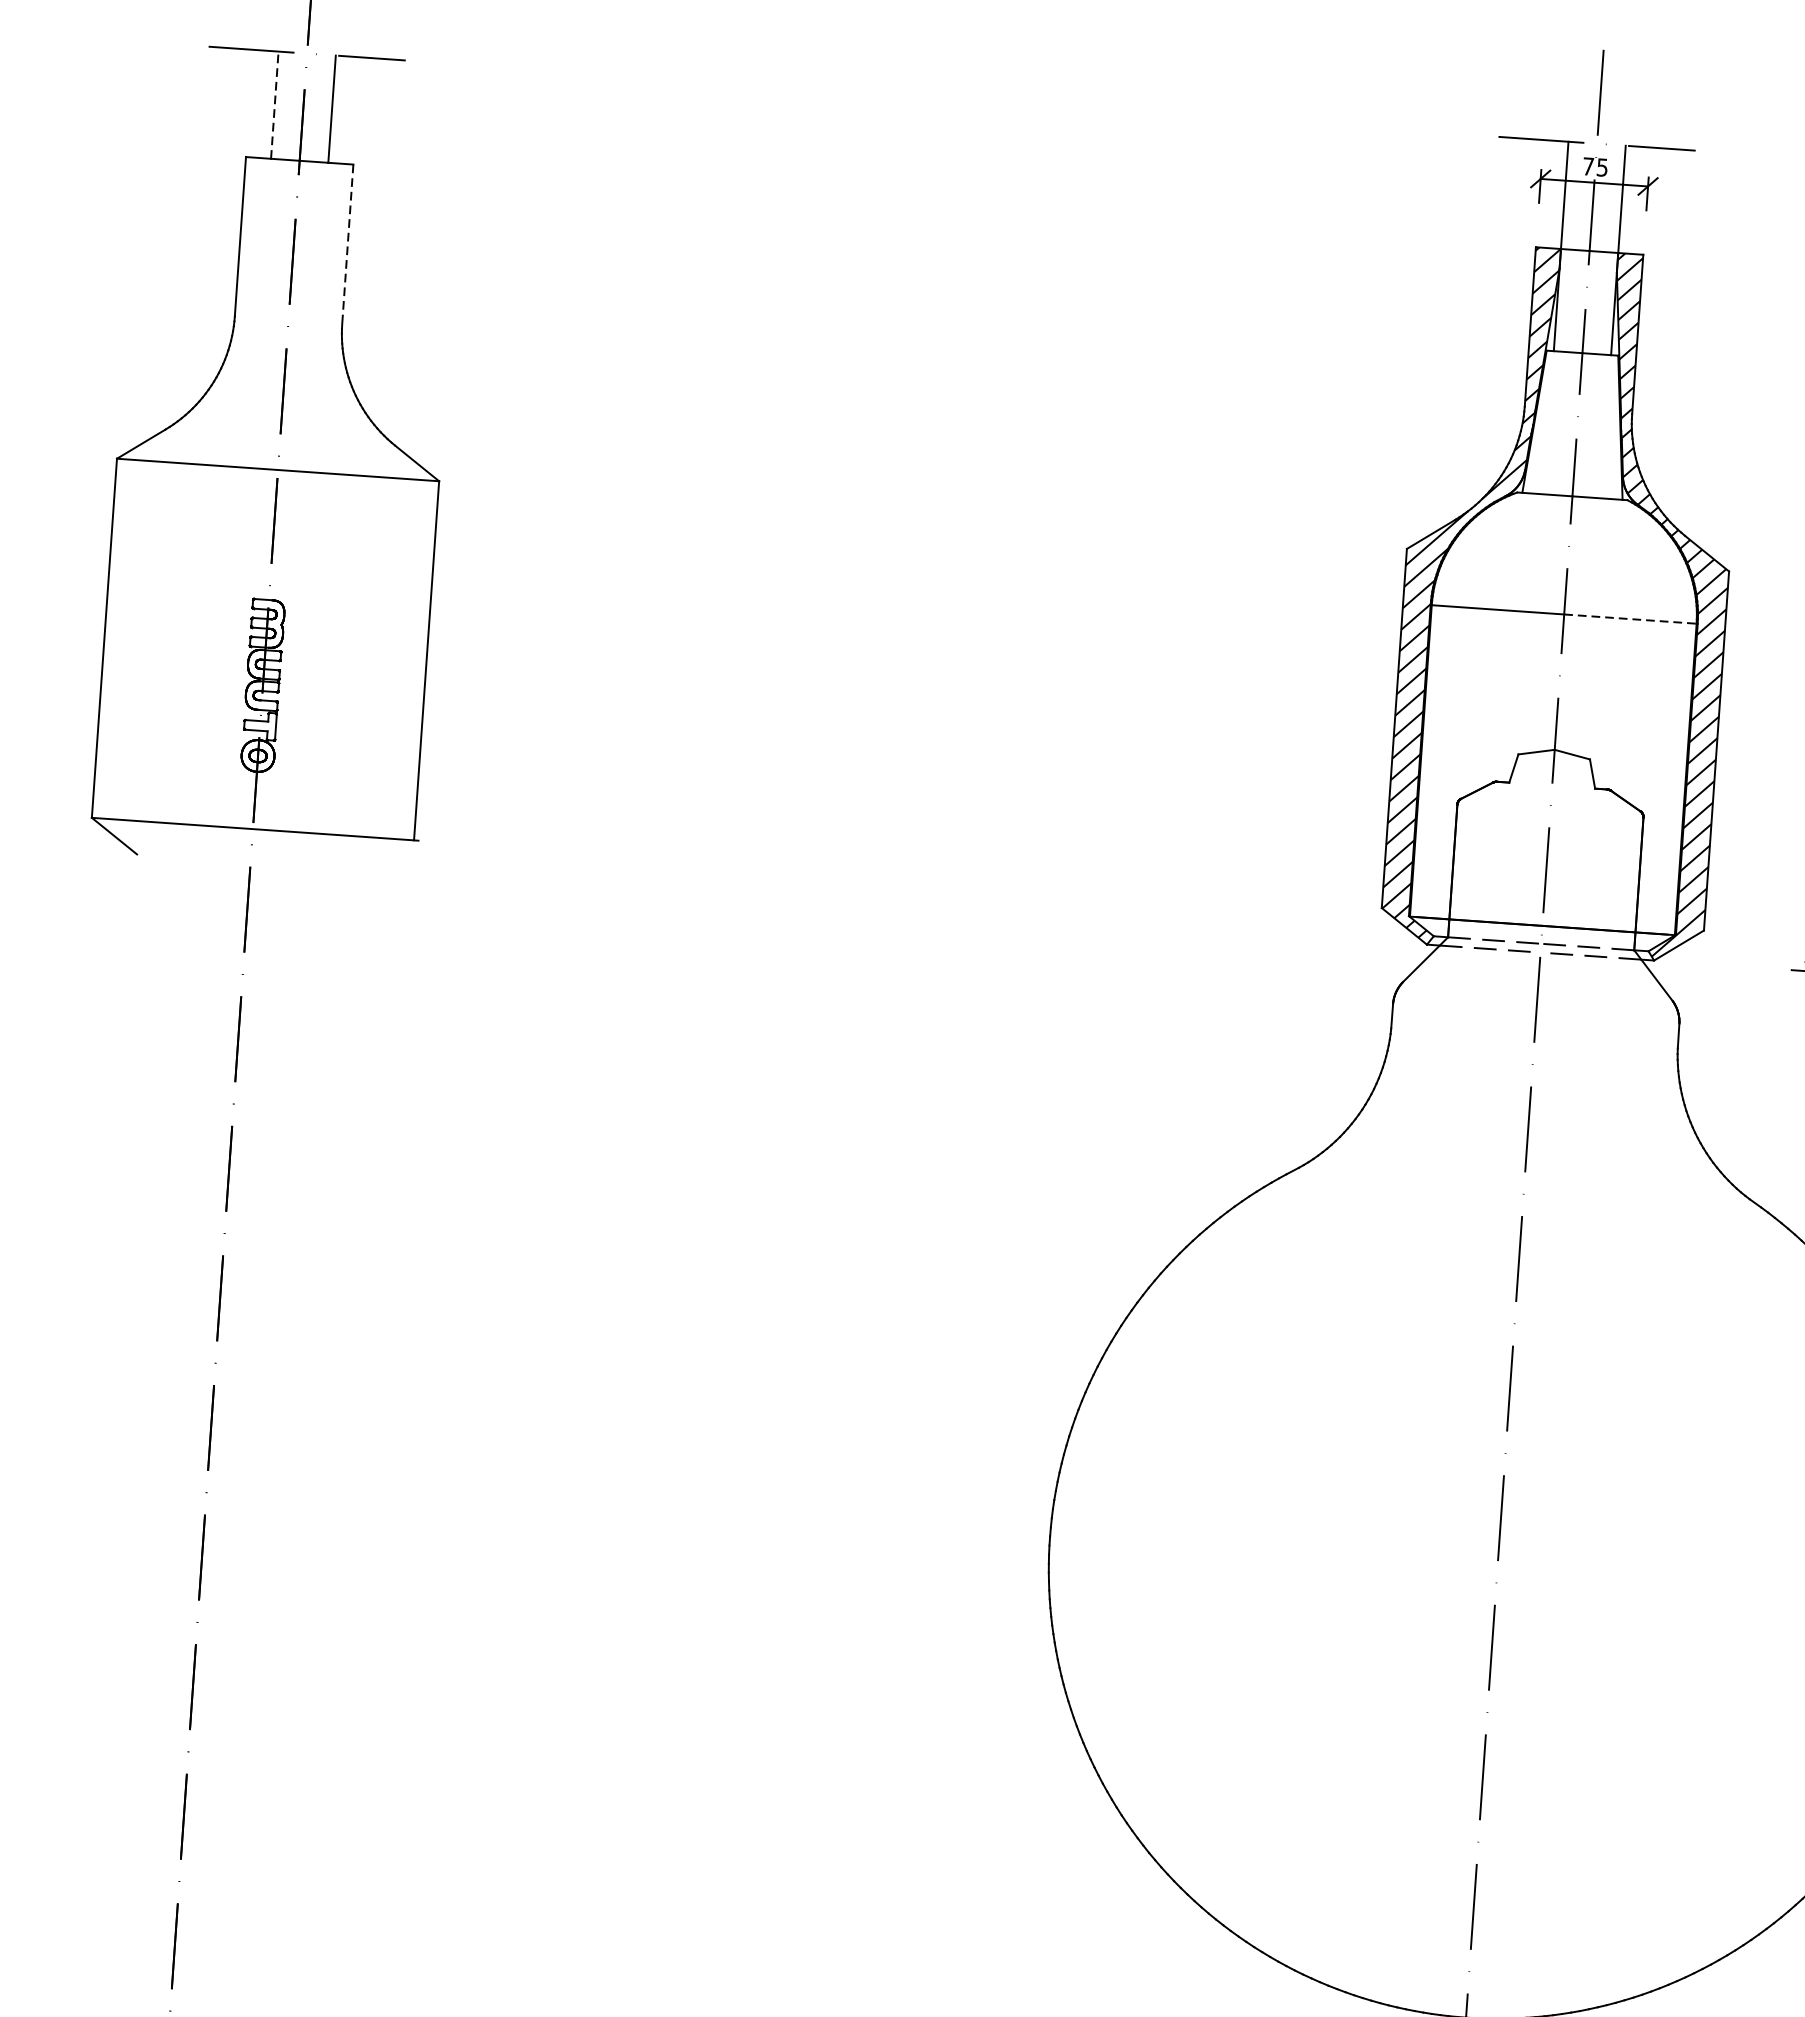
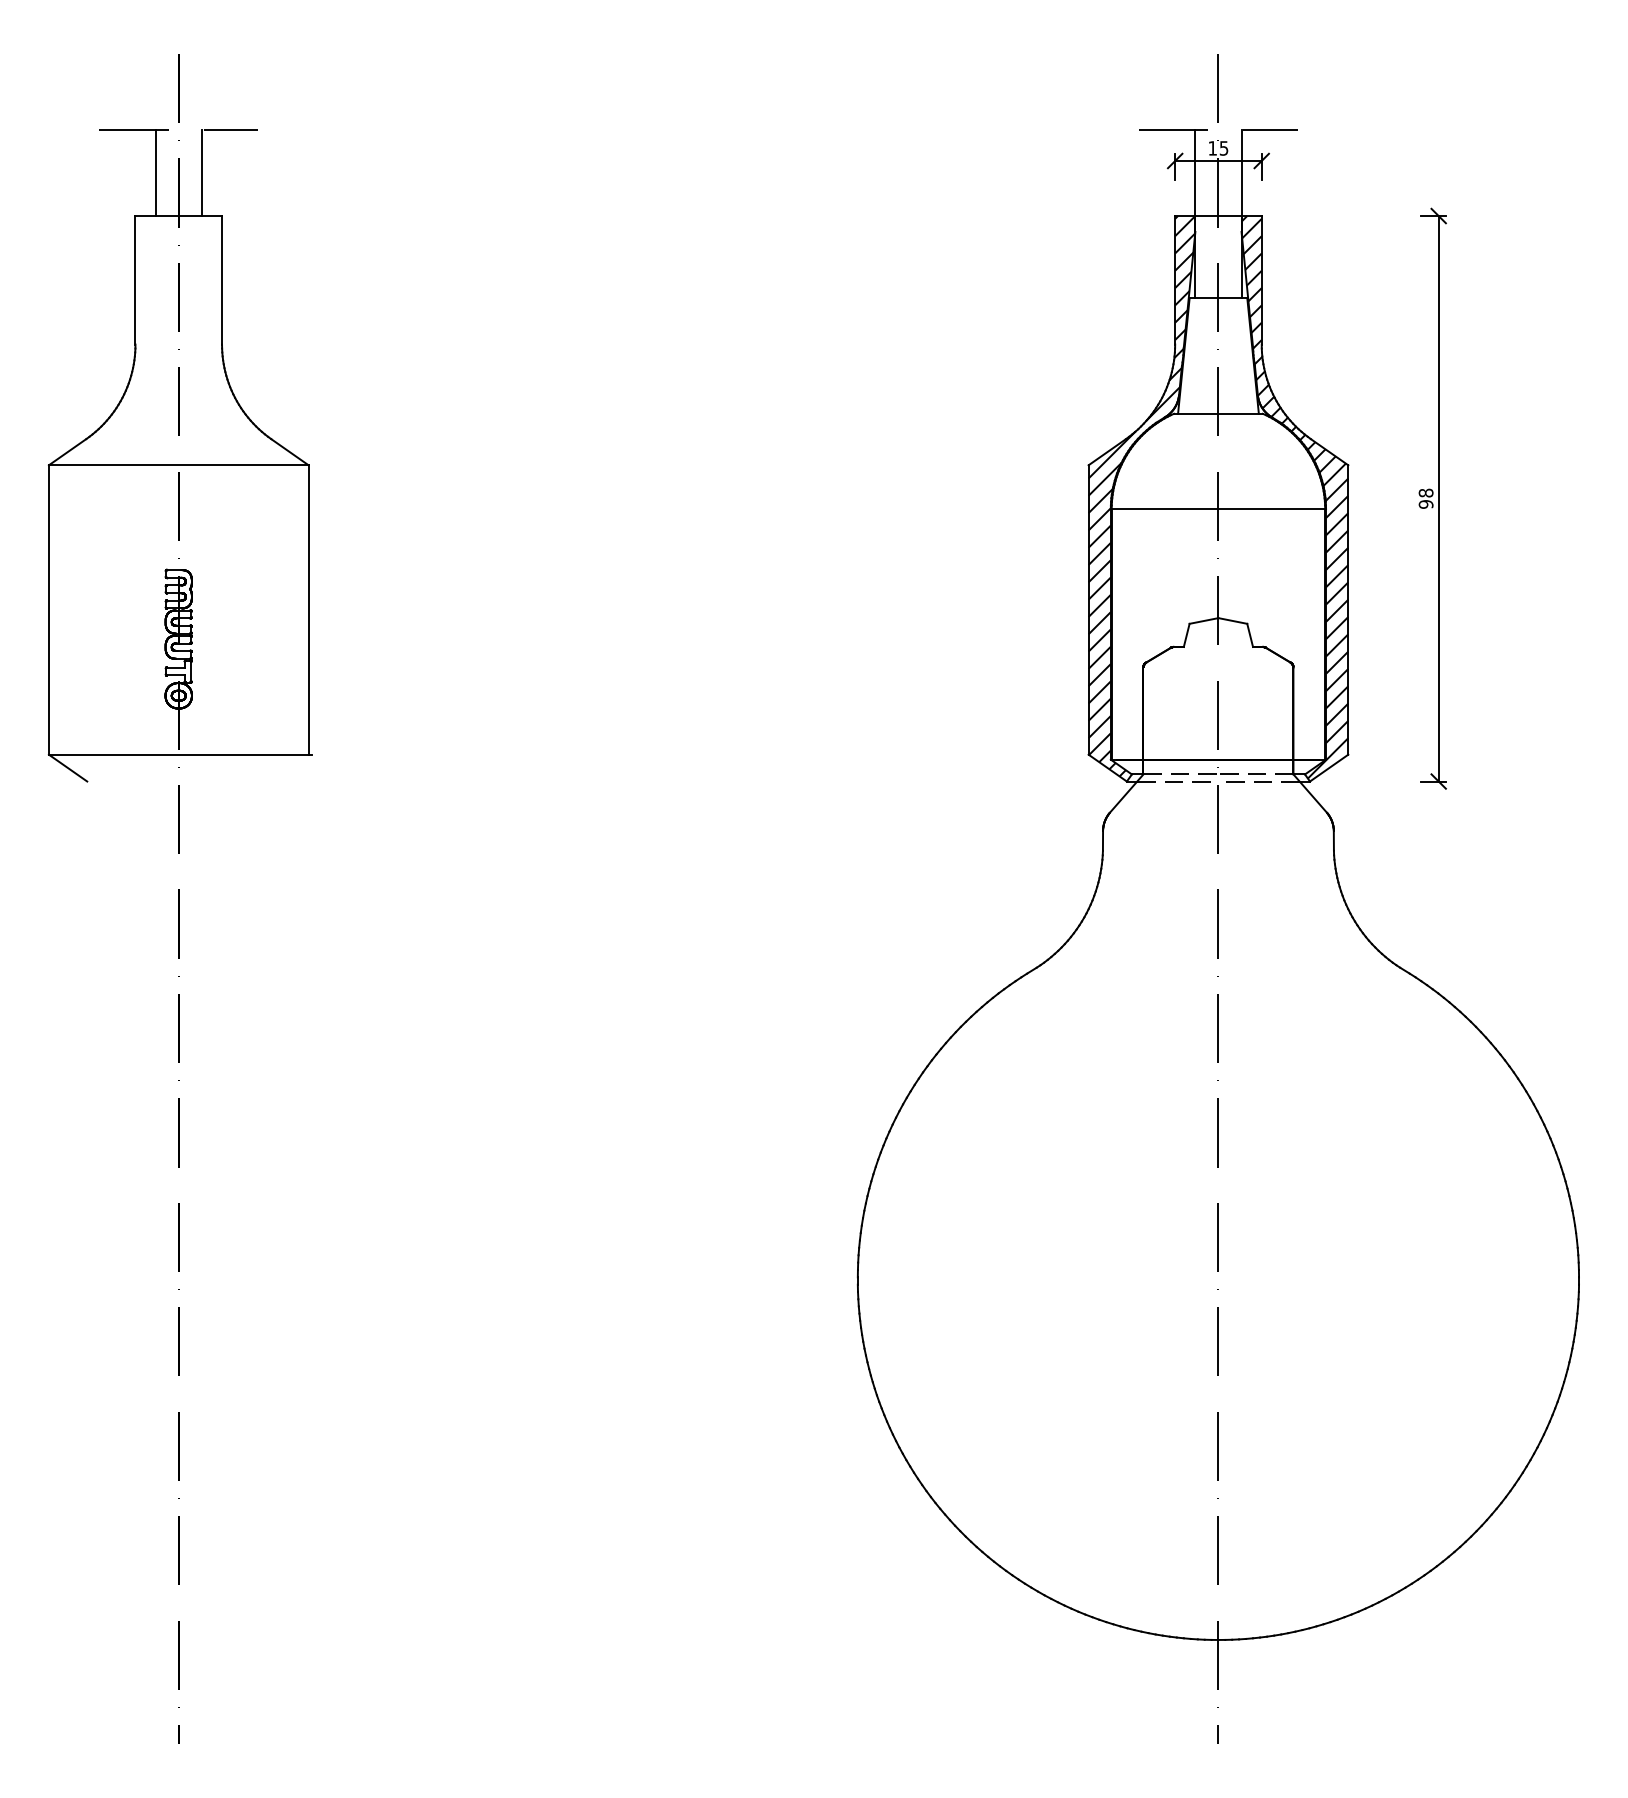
line: (274, 104) -> (155, 172), dashed -> solid
text: (1588, 166) -> (1212, 148), 75 -> 15
line: (348, 244) -> (222, 280), dashed -> solid
line: (1631, 619) -> (1272, 509), dashed -> solid

